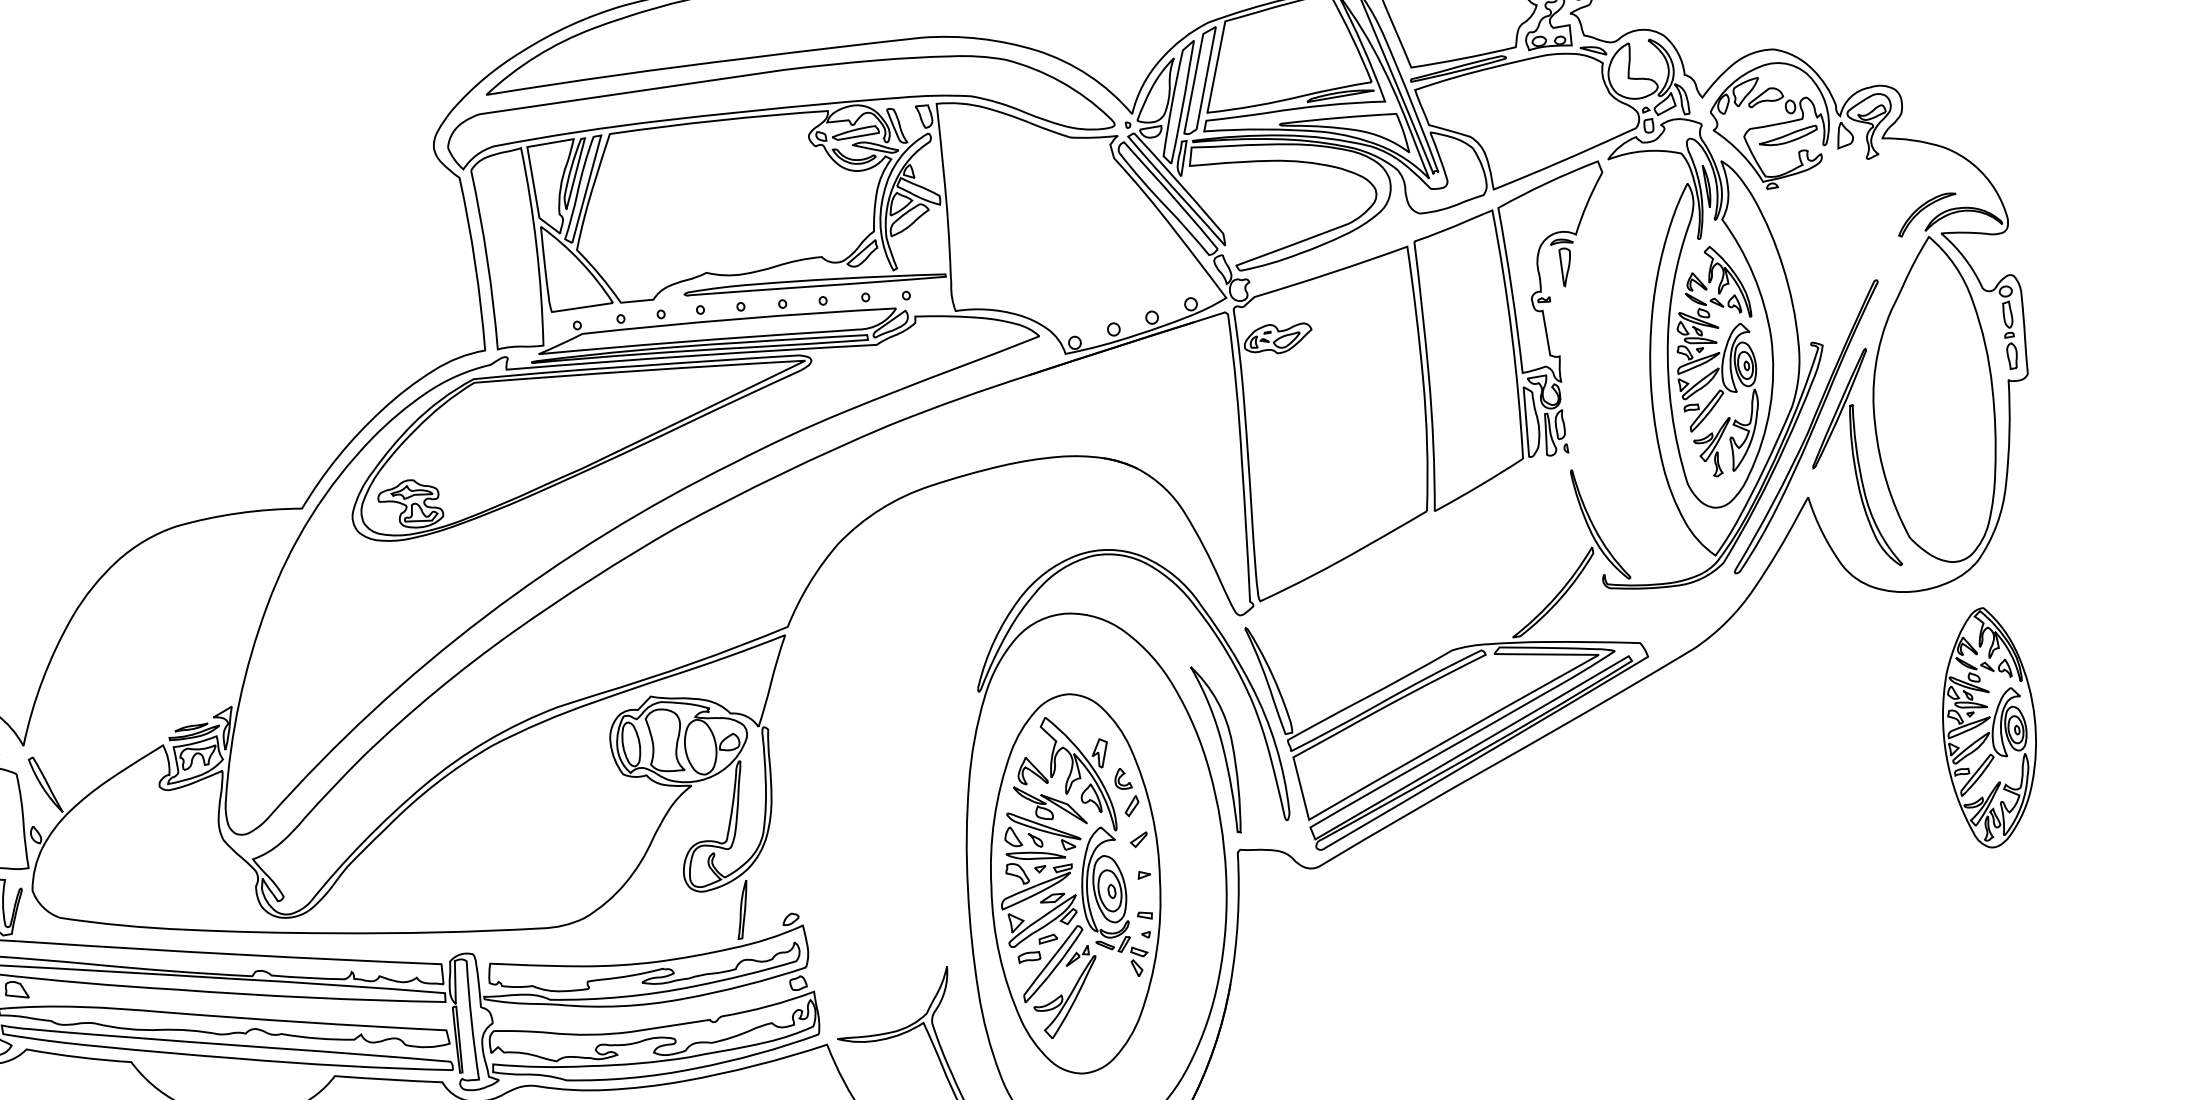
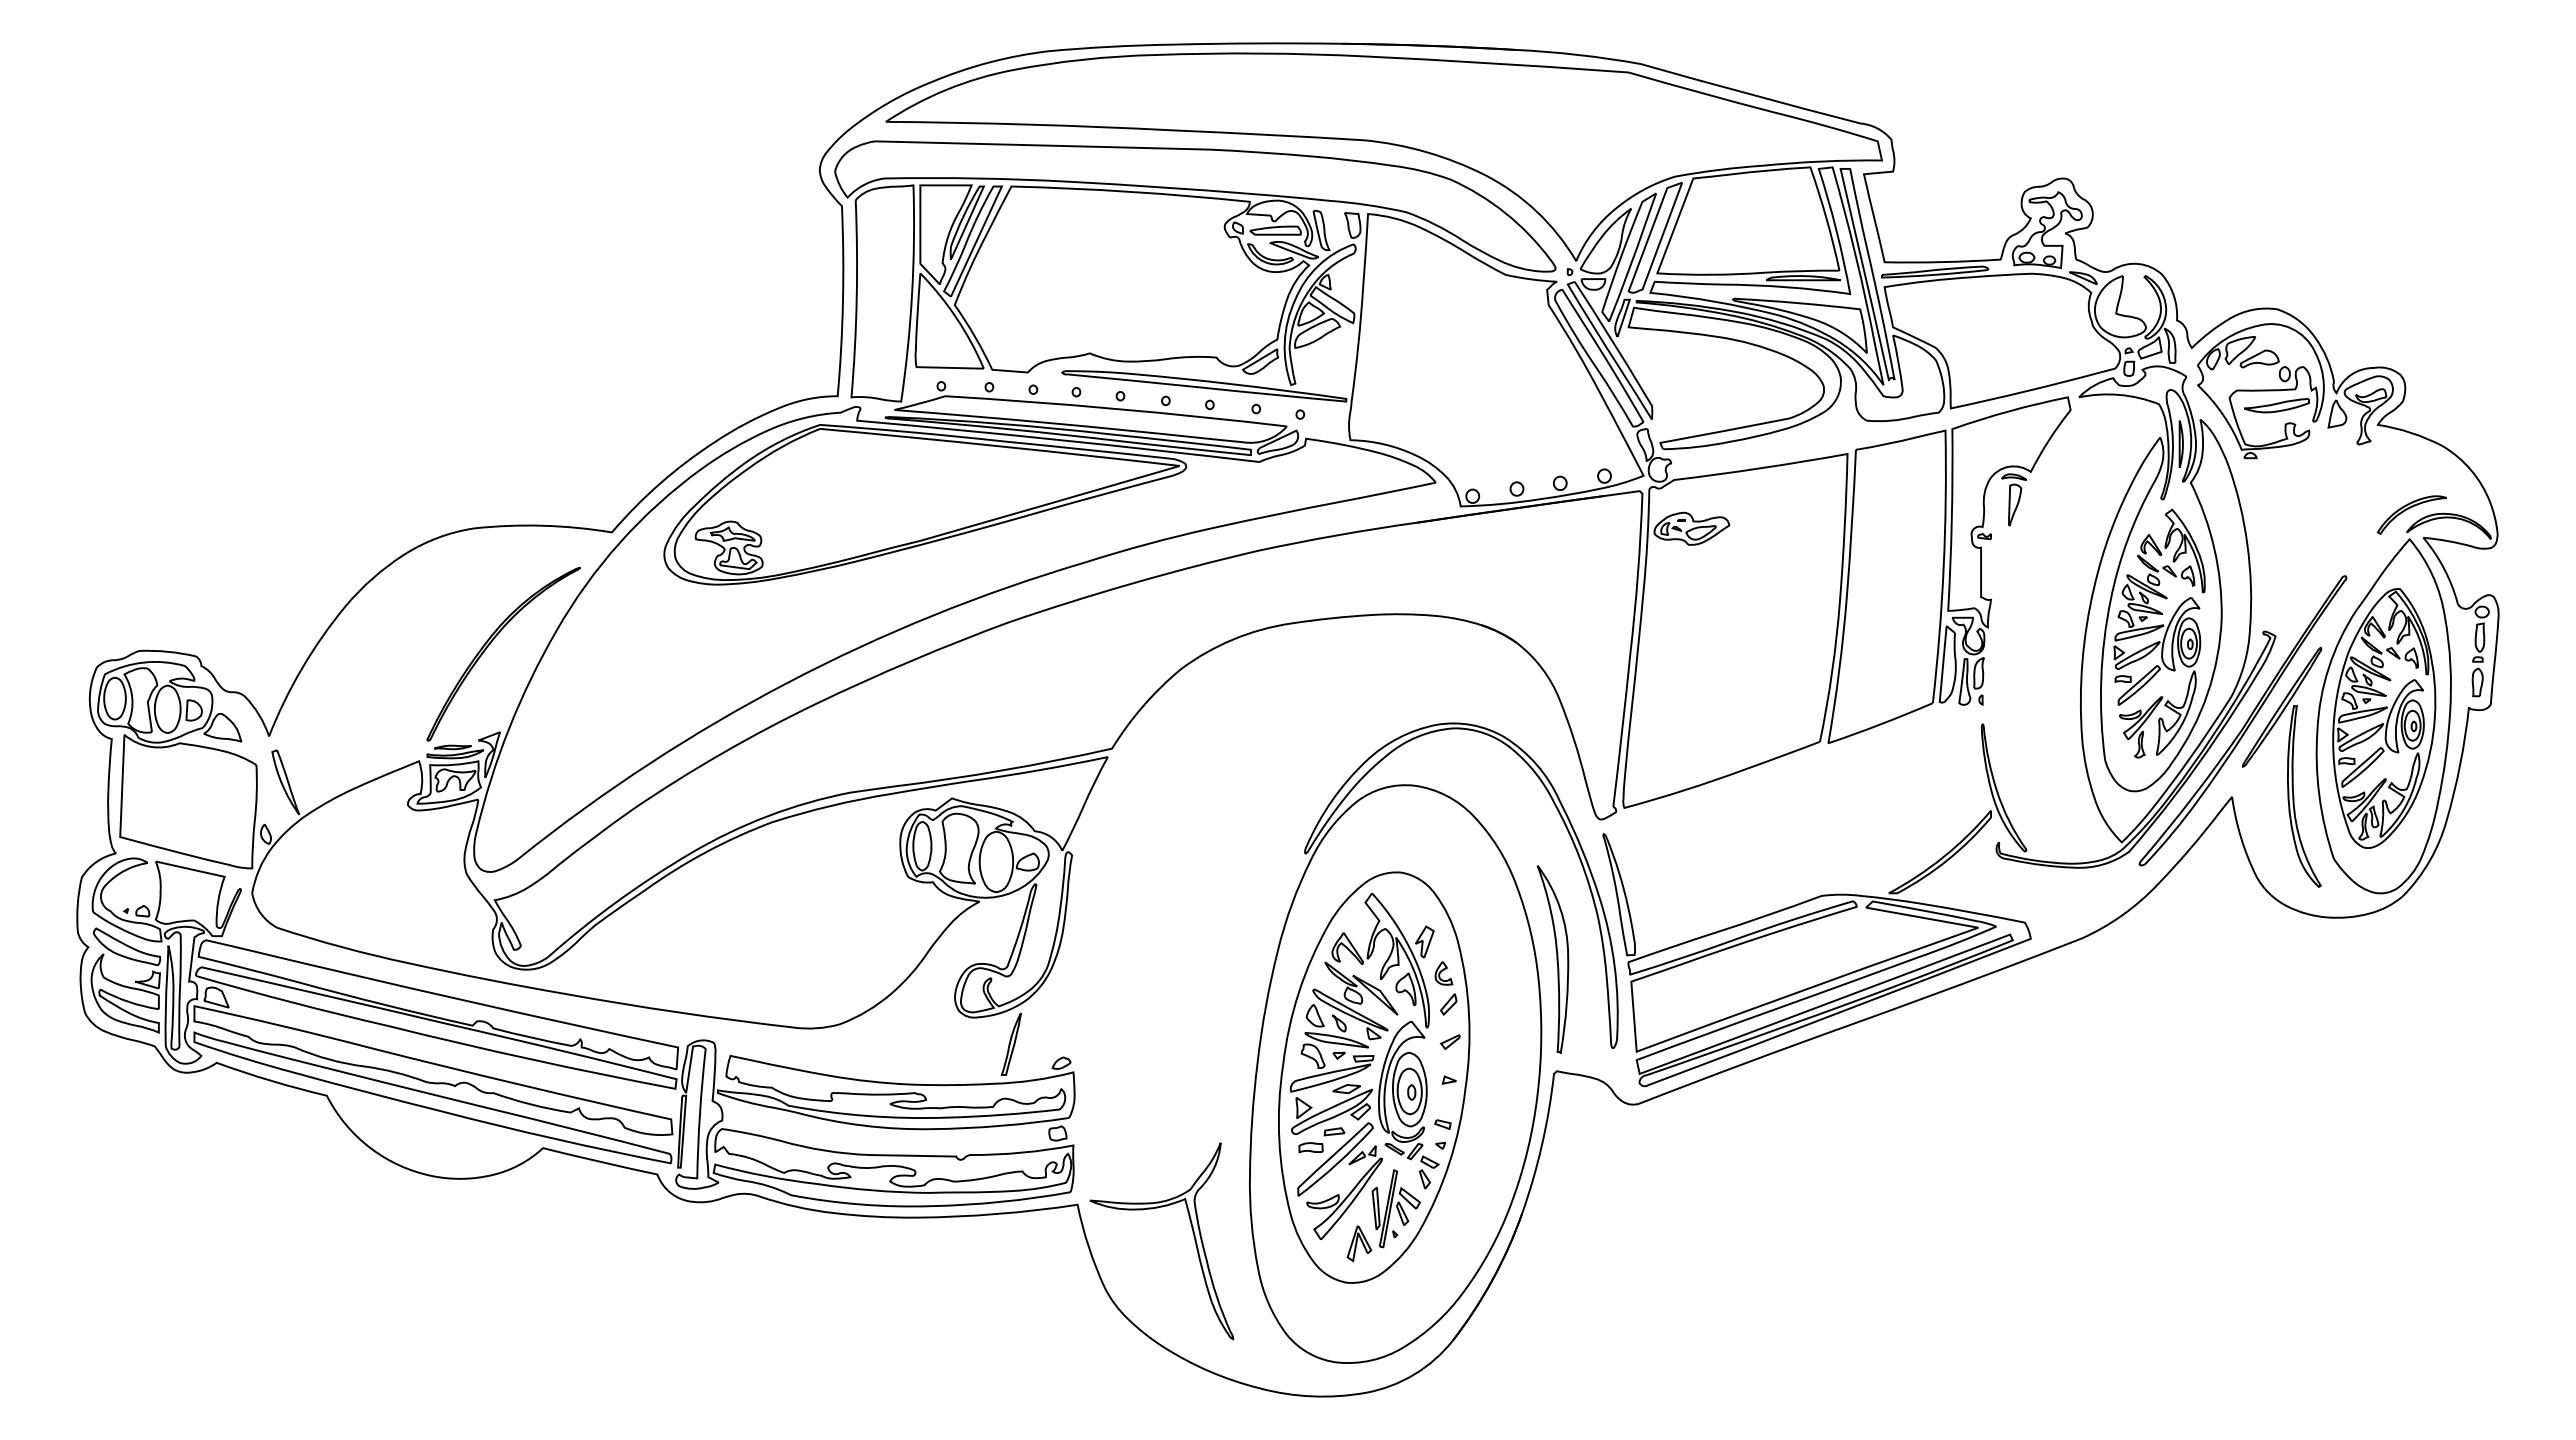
part: (210, 627) -> (491, 643), added
part: (1989, 727) -> (2384, 718), moved
part: (1105, 1007) -> (1383, 1215), added

